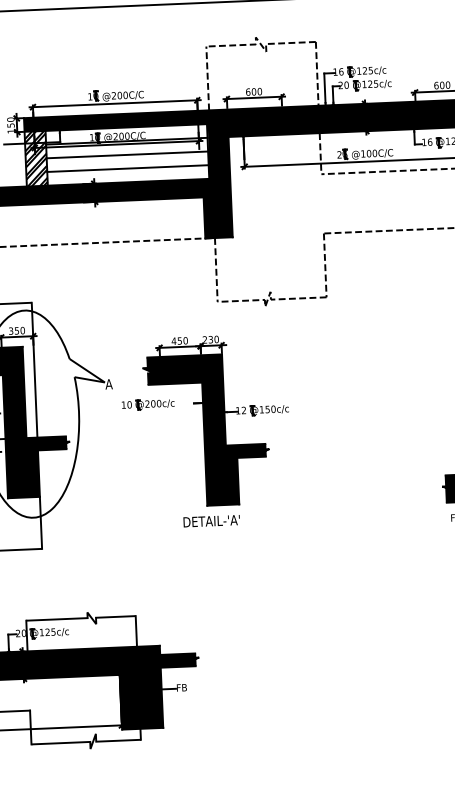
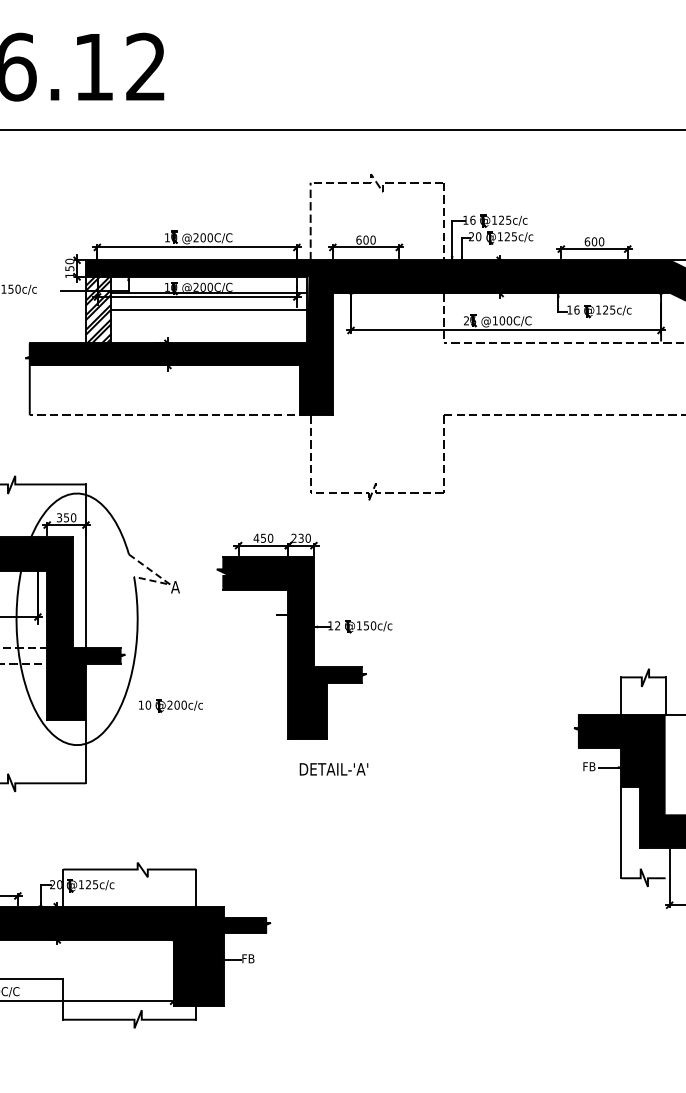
line: (128, 168) -> (209, 326), removed
line: (100, 379) -> (165, 581), solid -> dashed
part: (147, 404) -> (170, 705), moved
text: (211, 521) -> (333, 769), moved

